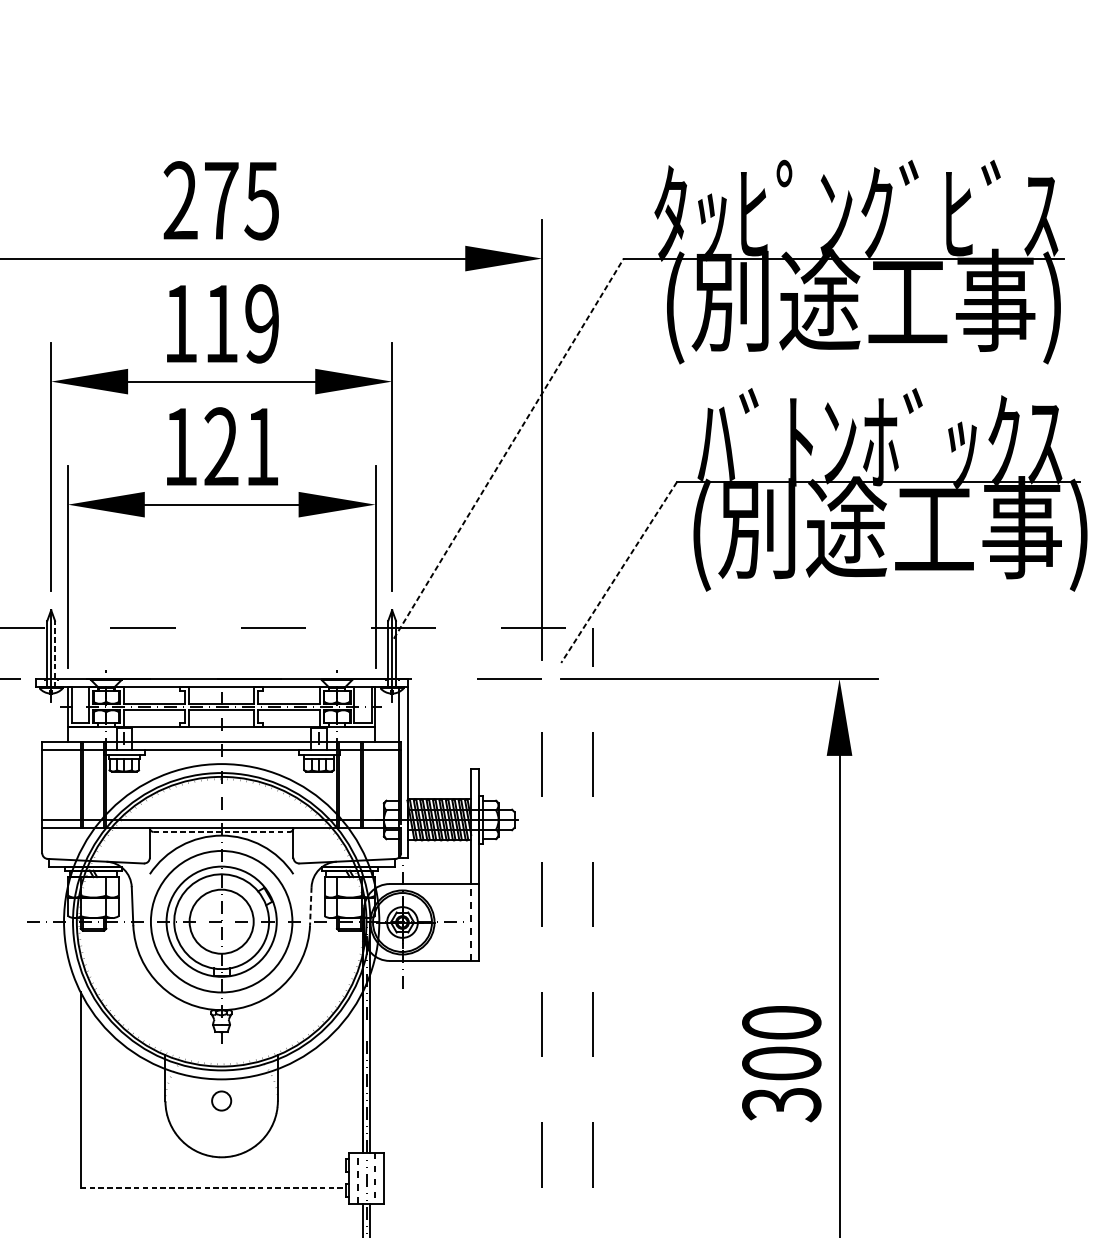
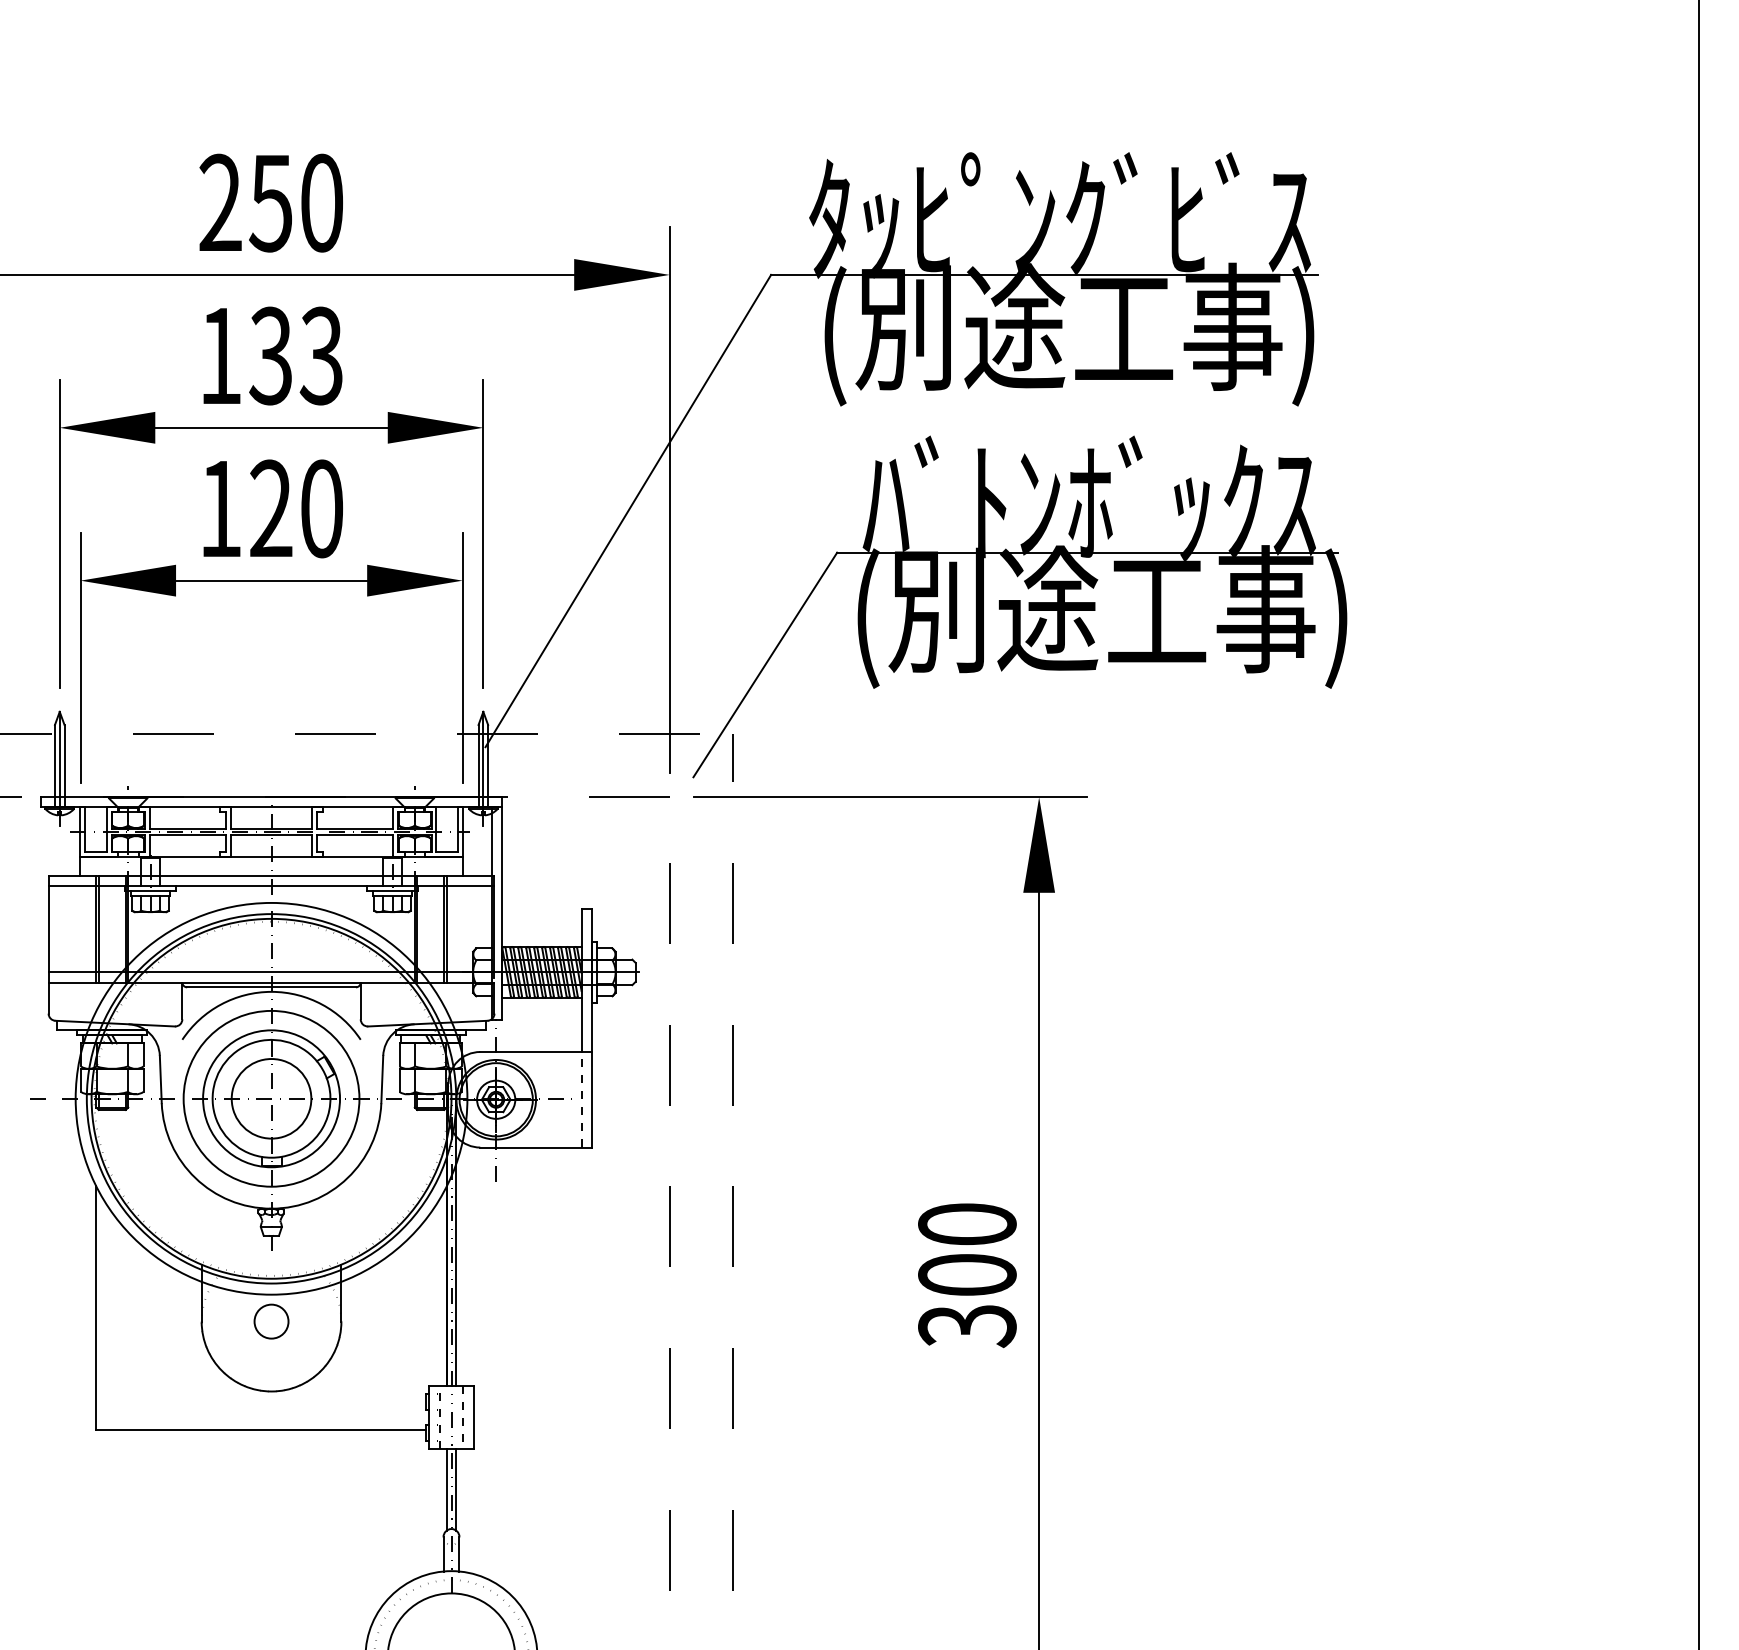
text: (240, 200) -> (295, 202), 275 -> 250
text: (240, 323) -> (295, 355), 119 -> 133
text: (262, 446) -> (322, 508), 121 -> 120
line: (508, 448) -> (628, 511), dashed -> solid
line: (619, 572) -> (765, 665), dashed -> solid
line: (55, 653) -> (64, 765), dashed -> solid
line: (222, 832) -> (272, 987), dashed -> solid
line: (310, 906) -> (382, 1079), dashed -> solid
circle: (221, 1100) -> (271, 1321), size x1.43
line: (213, 1188) -> (261, 1430), dashed -> solid

